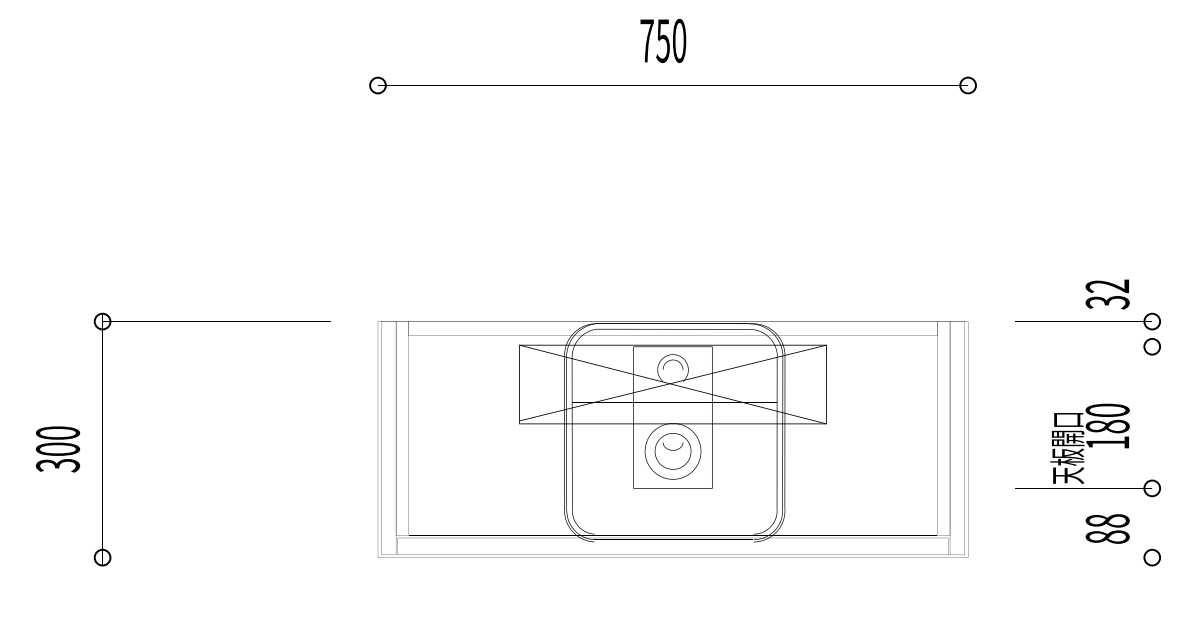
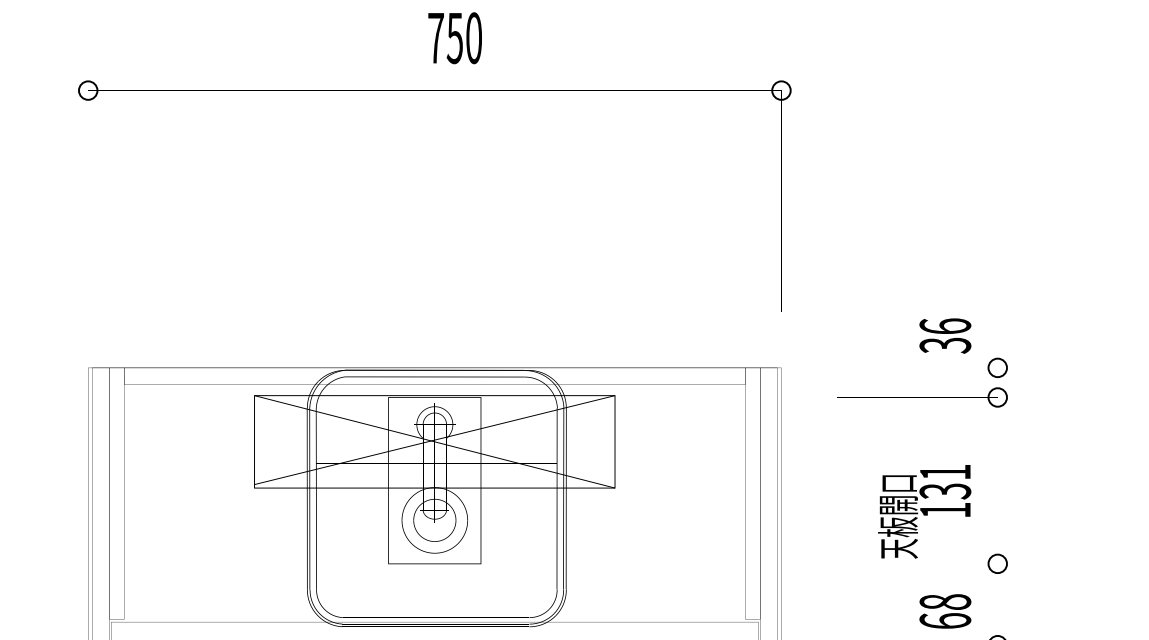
text: (663, 40) -> (455, 37), moved
text: (1107, 286) -> (945, 326), 32 -> 36
text: (1107, 418) -> (945, 481), 180 -> 131
text: (1107, 536) -> (945, 620), 88 -> 68

